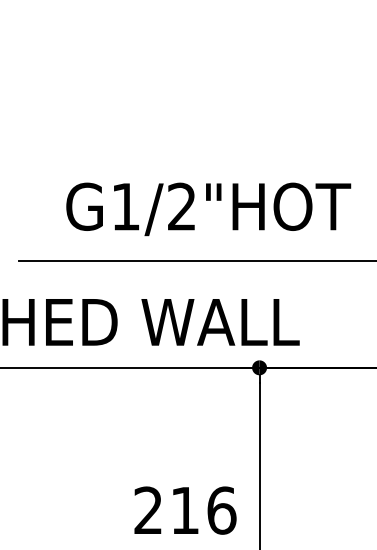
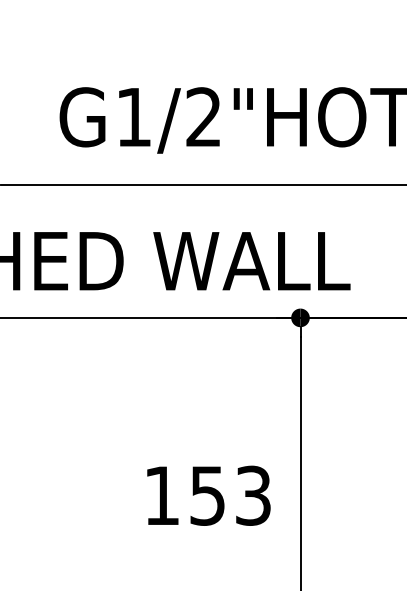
text: (185, 510) -> (208, 495), 216 -> 153

